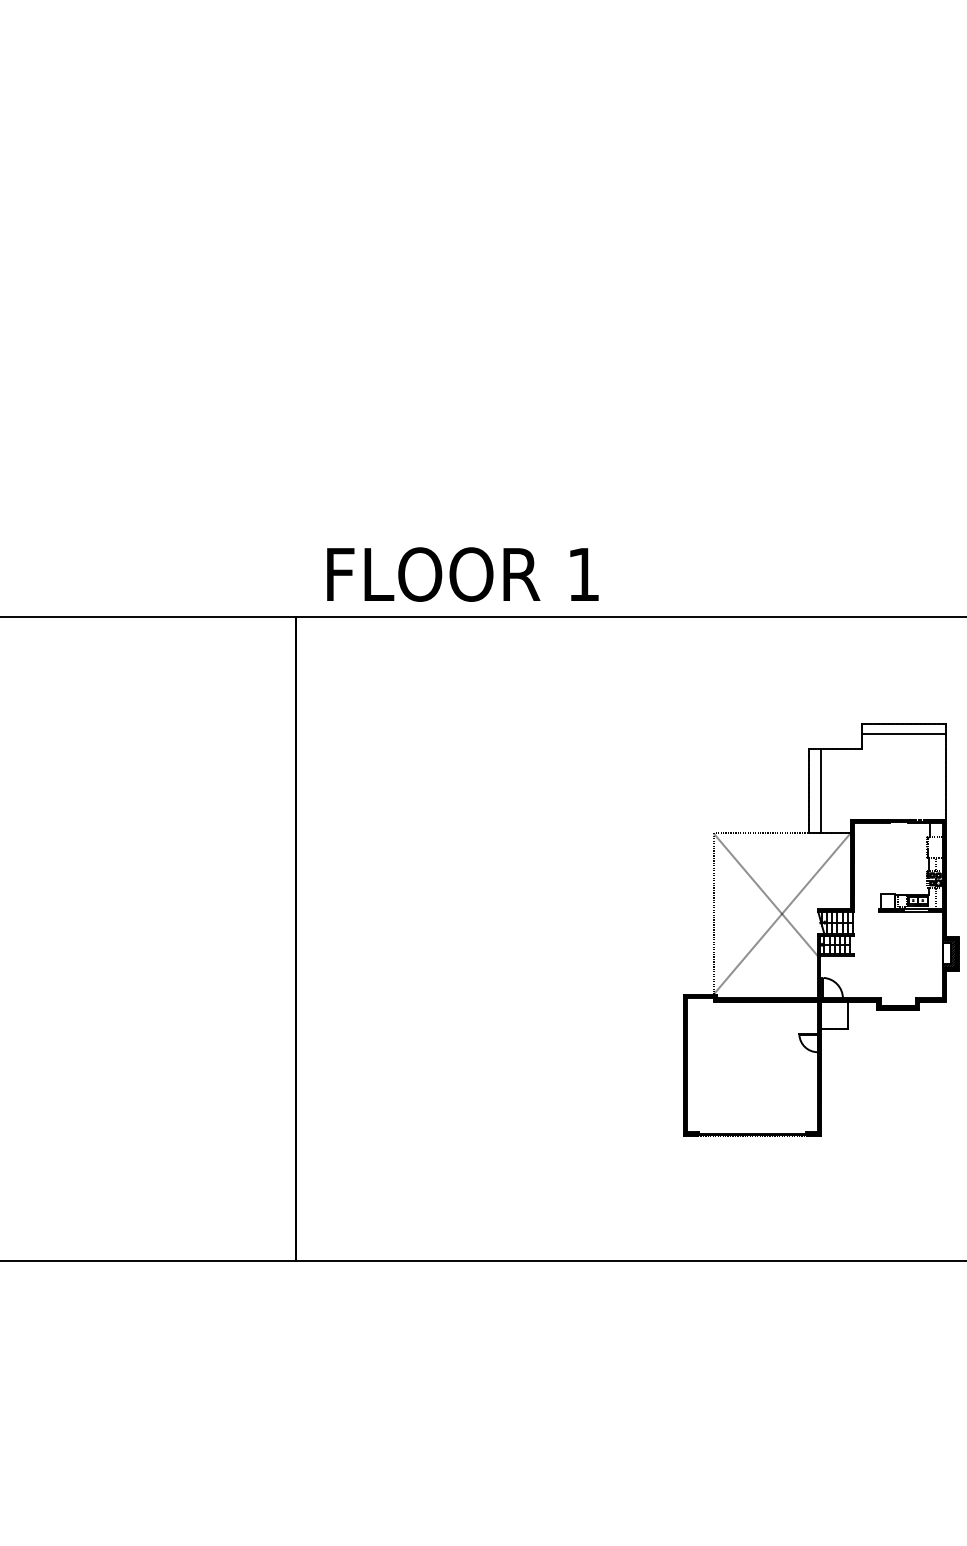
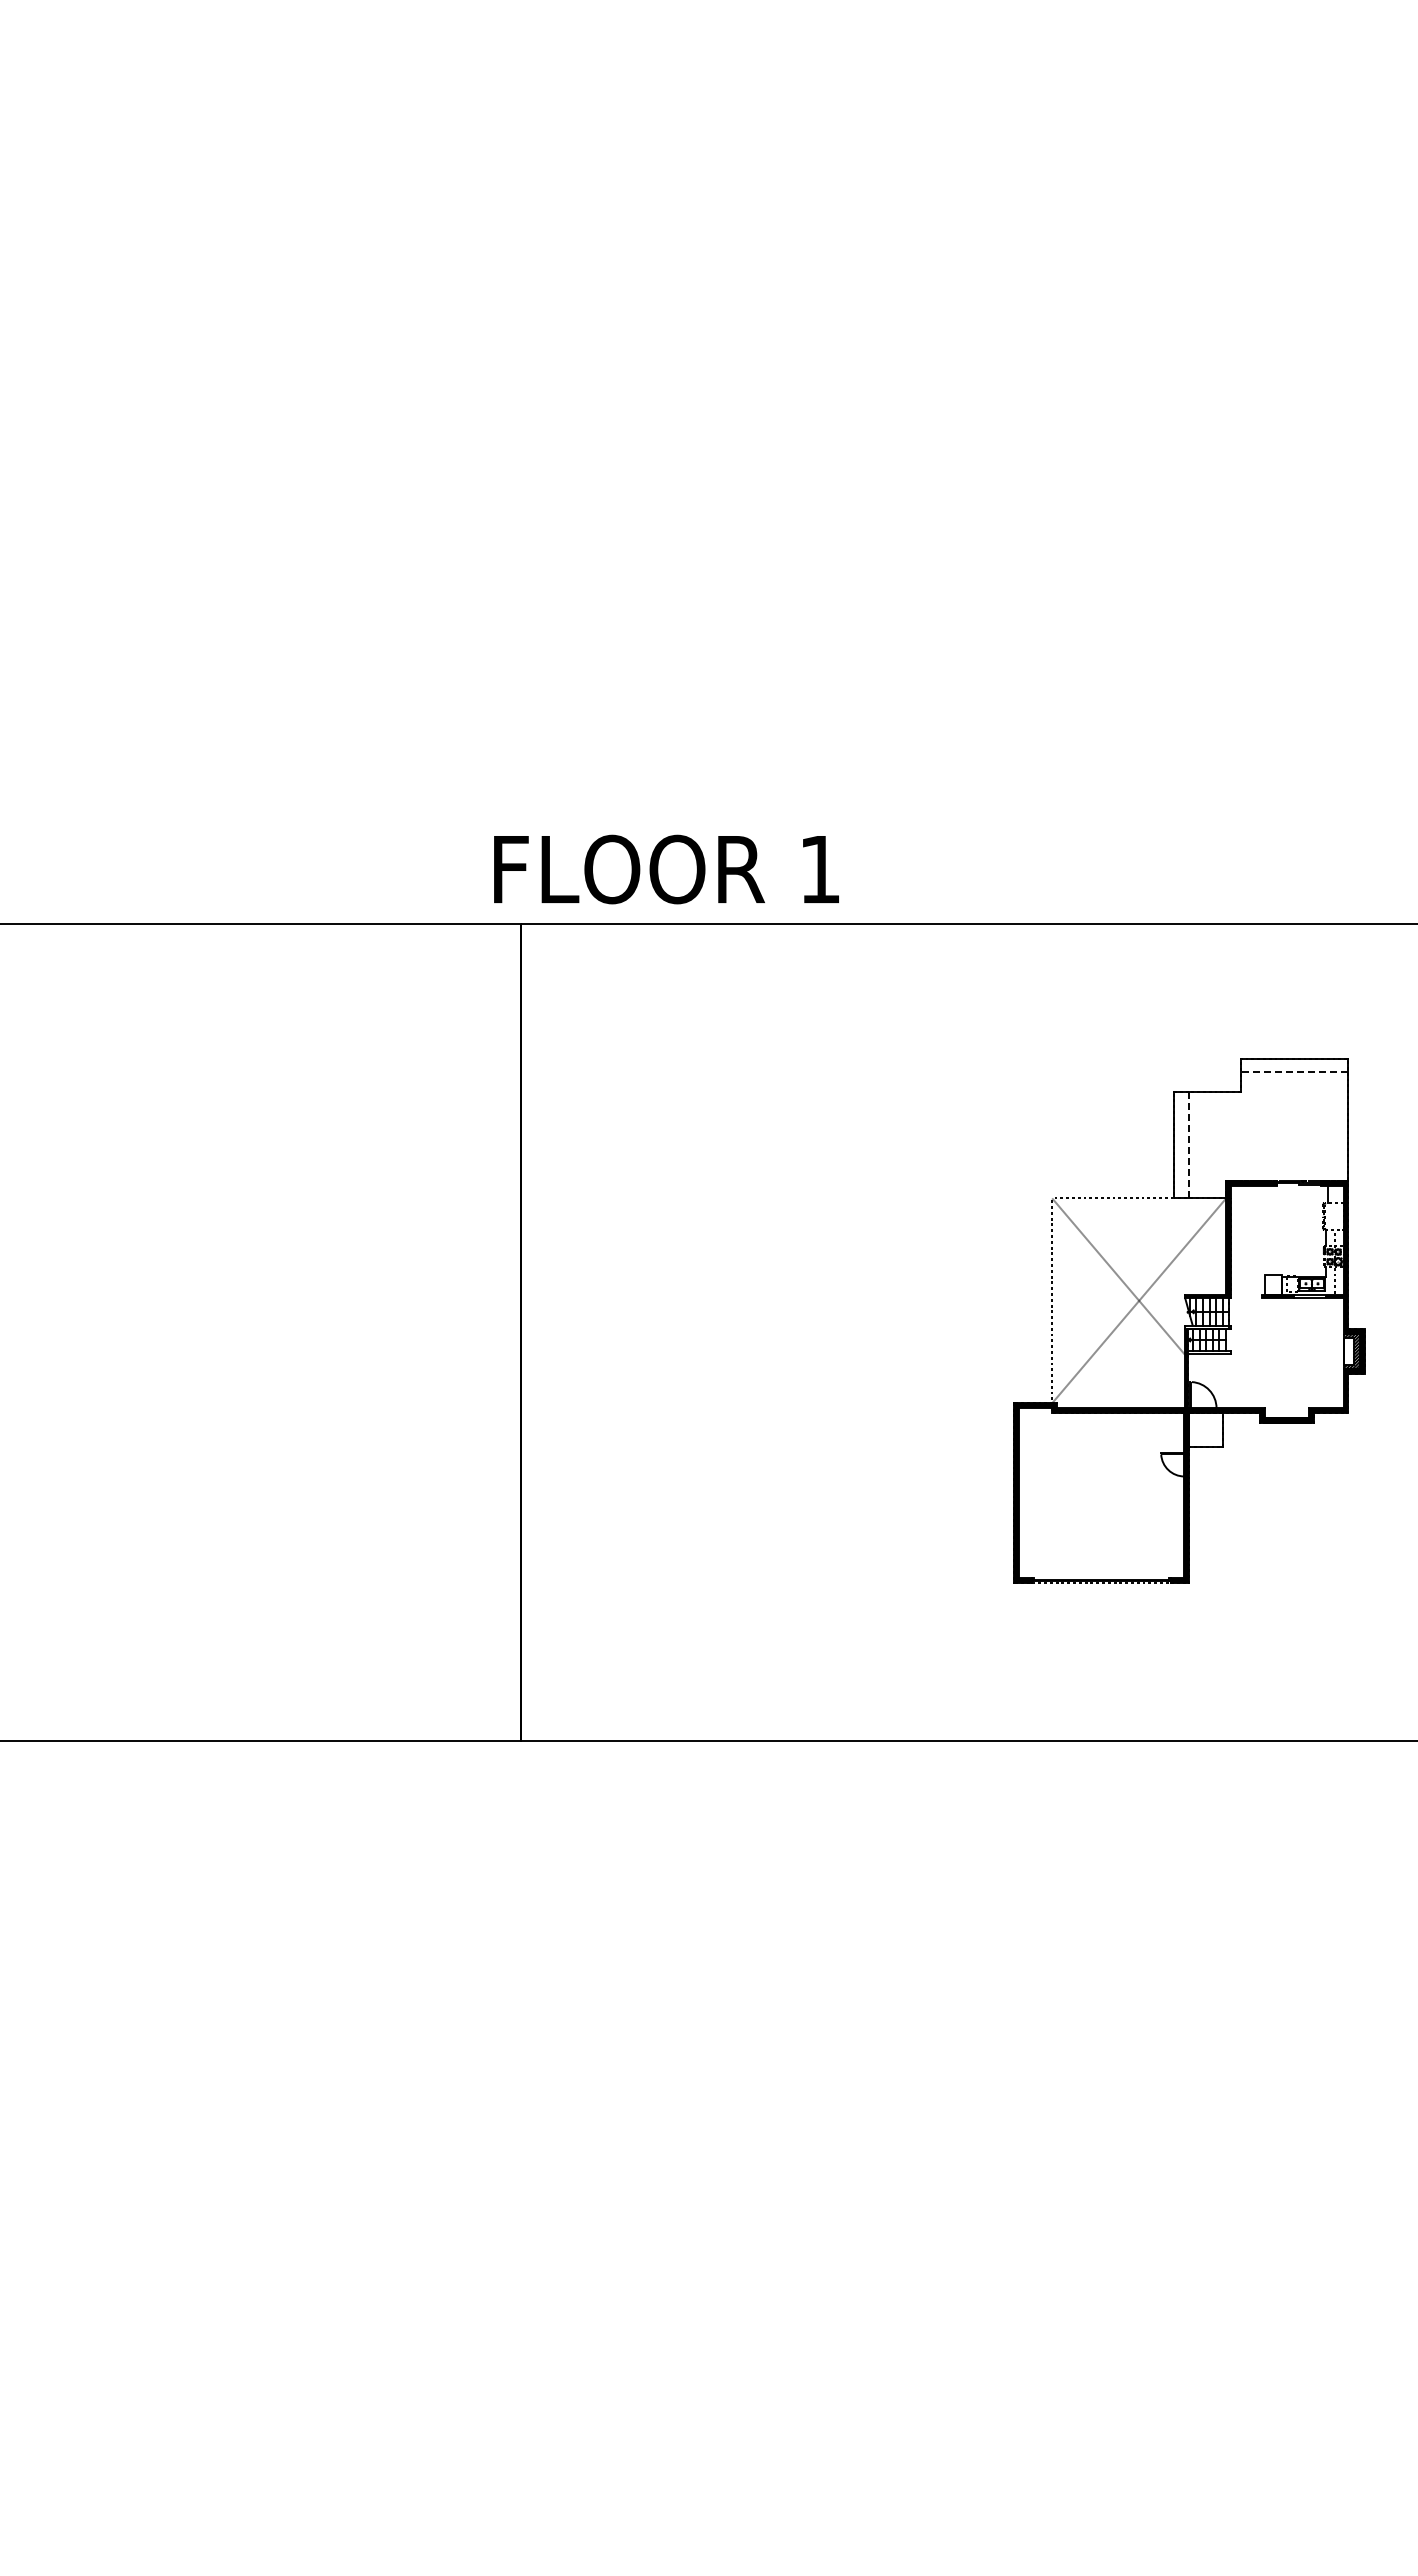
text: (462, 574) -> (666, 869), moved
line: (904, 733) -> (1294, 1071), solid -> dashed
line: (820, 791) -> (1188, 1145), solid -> dashed

